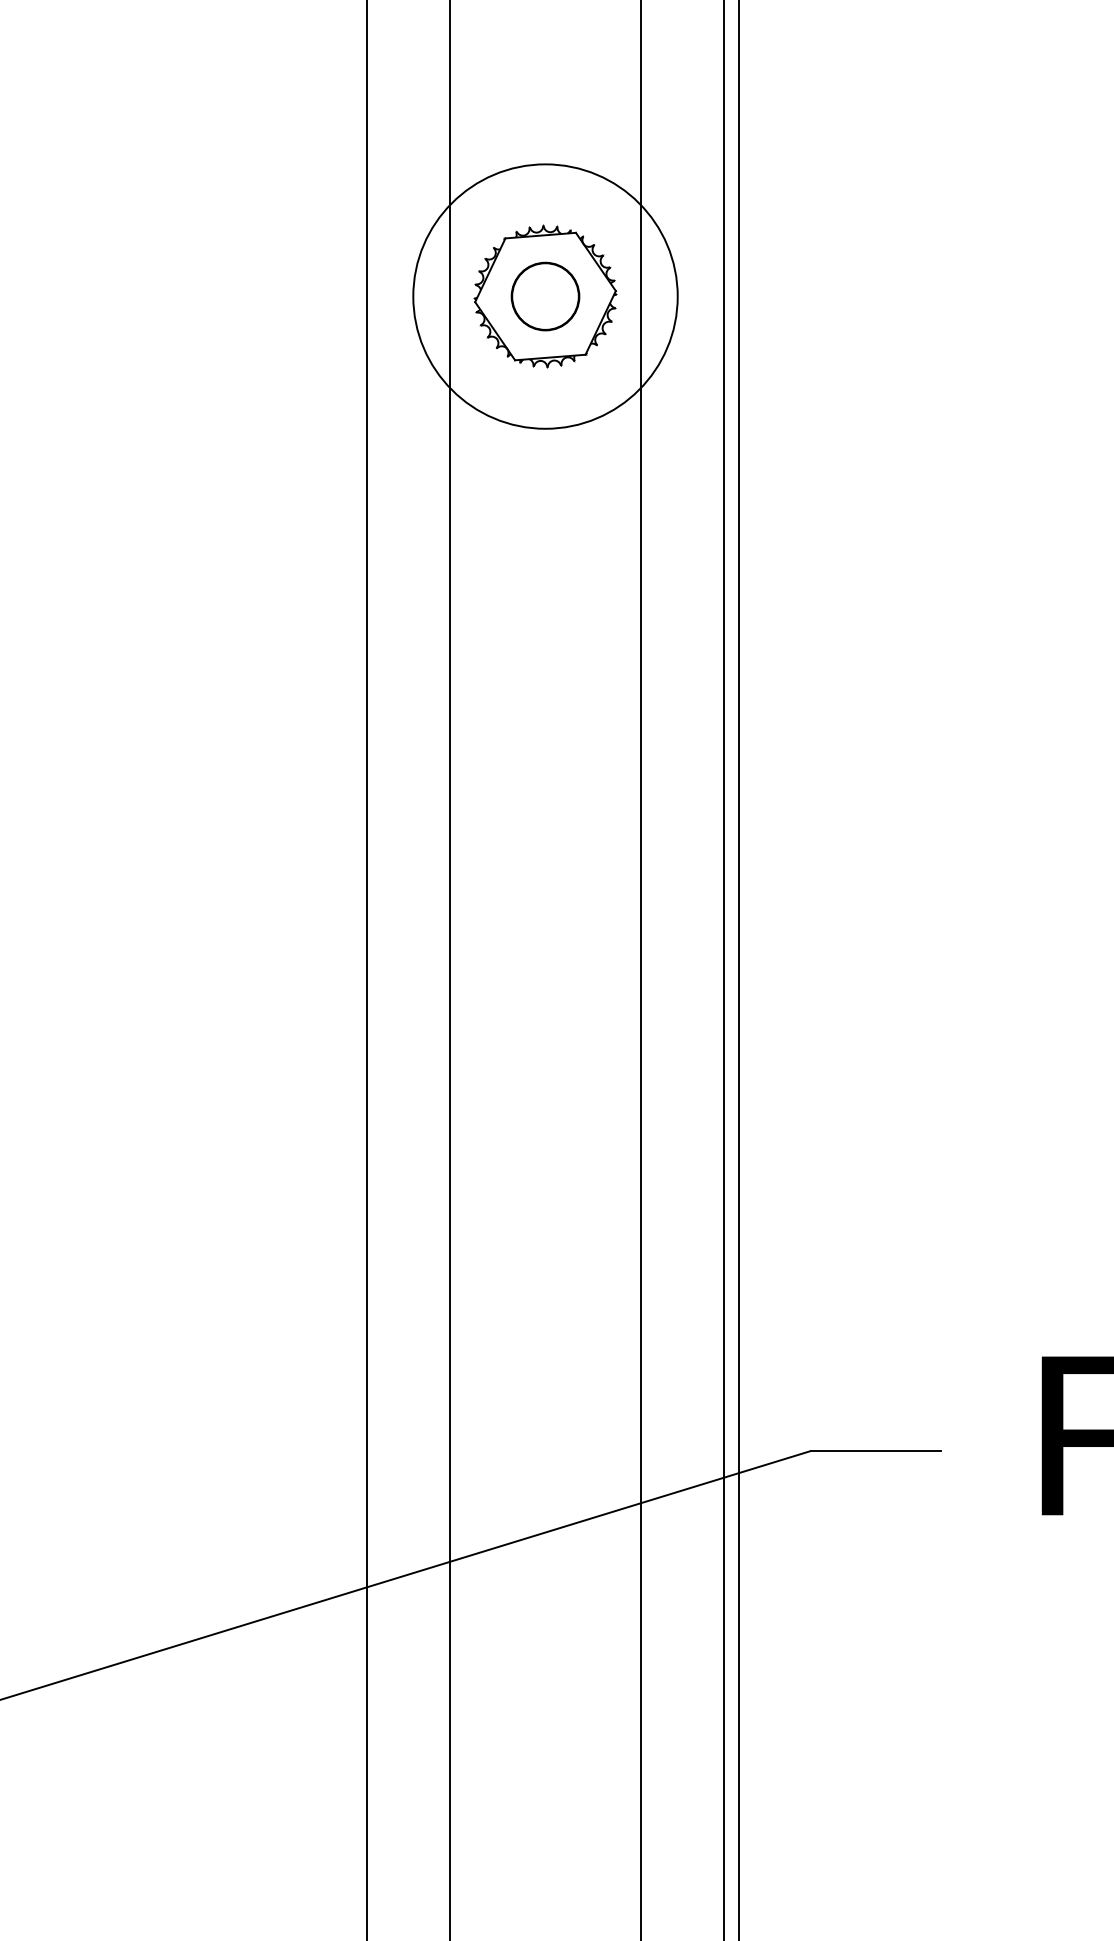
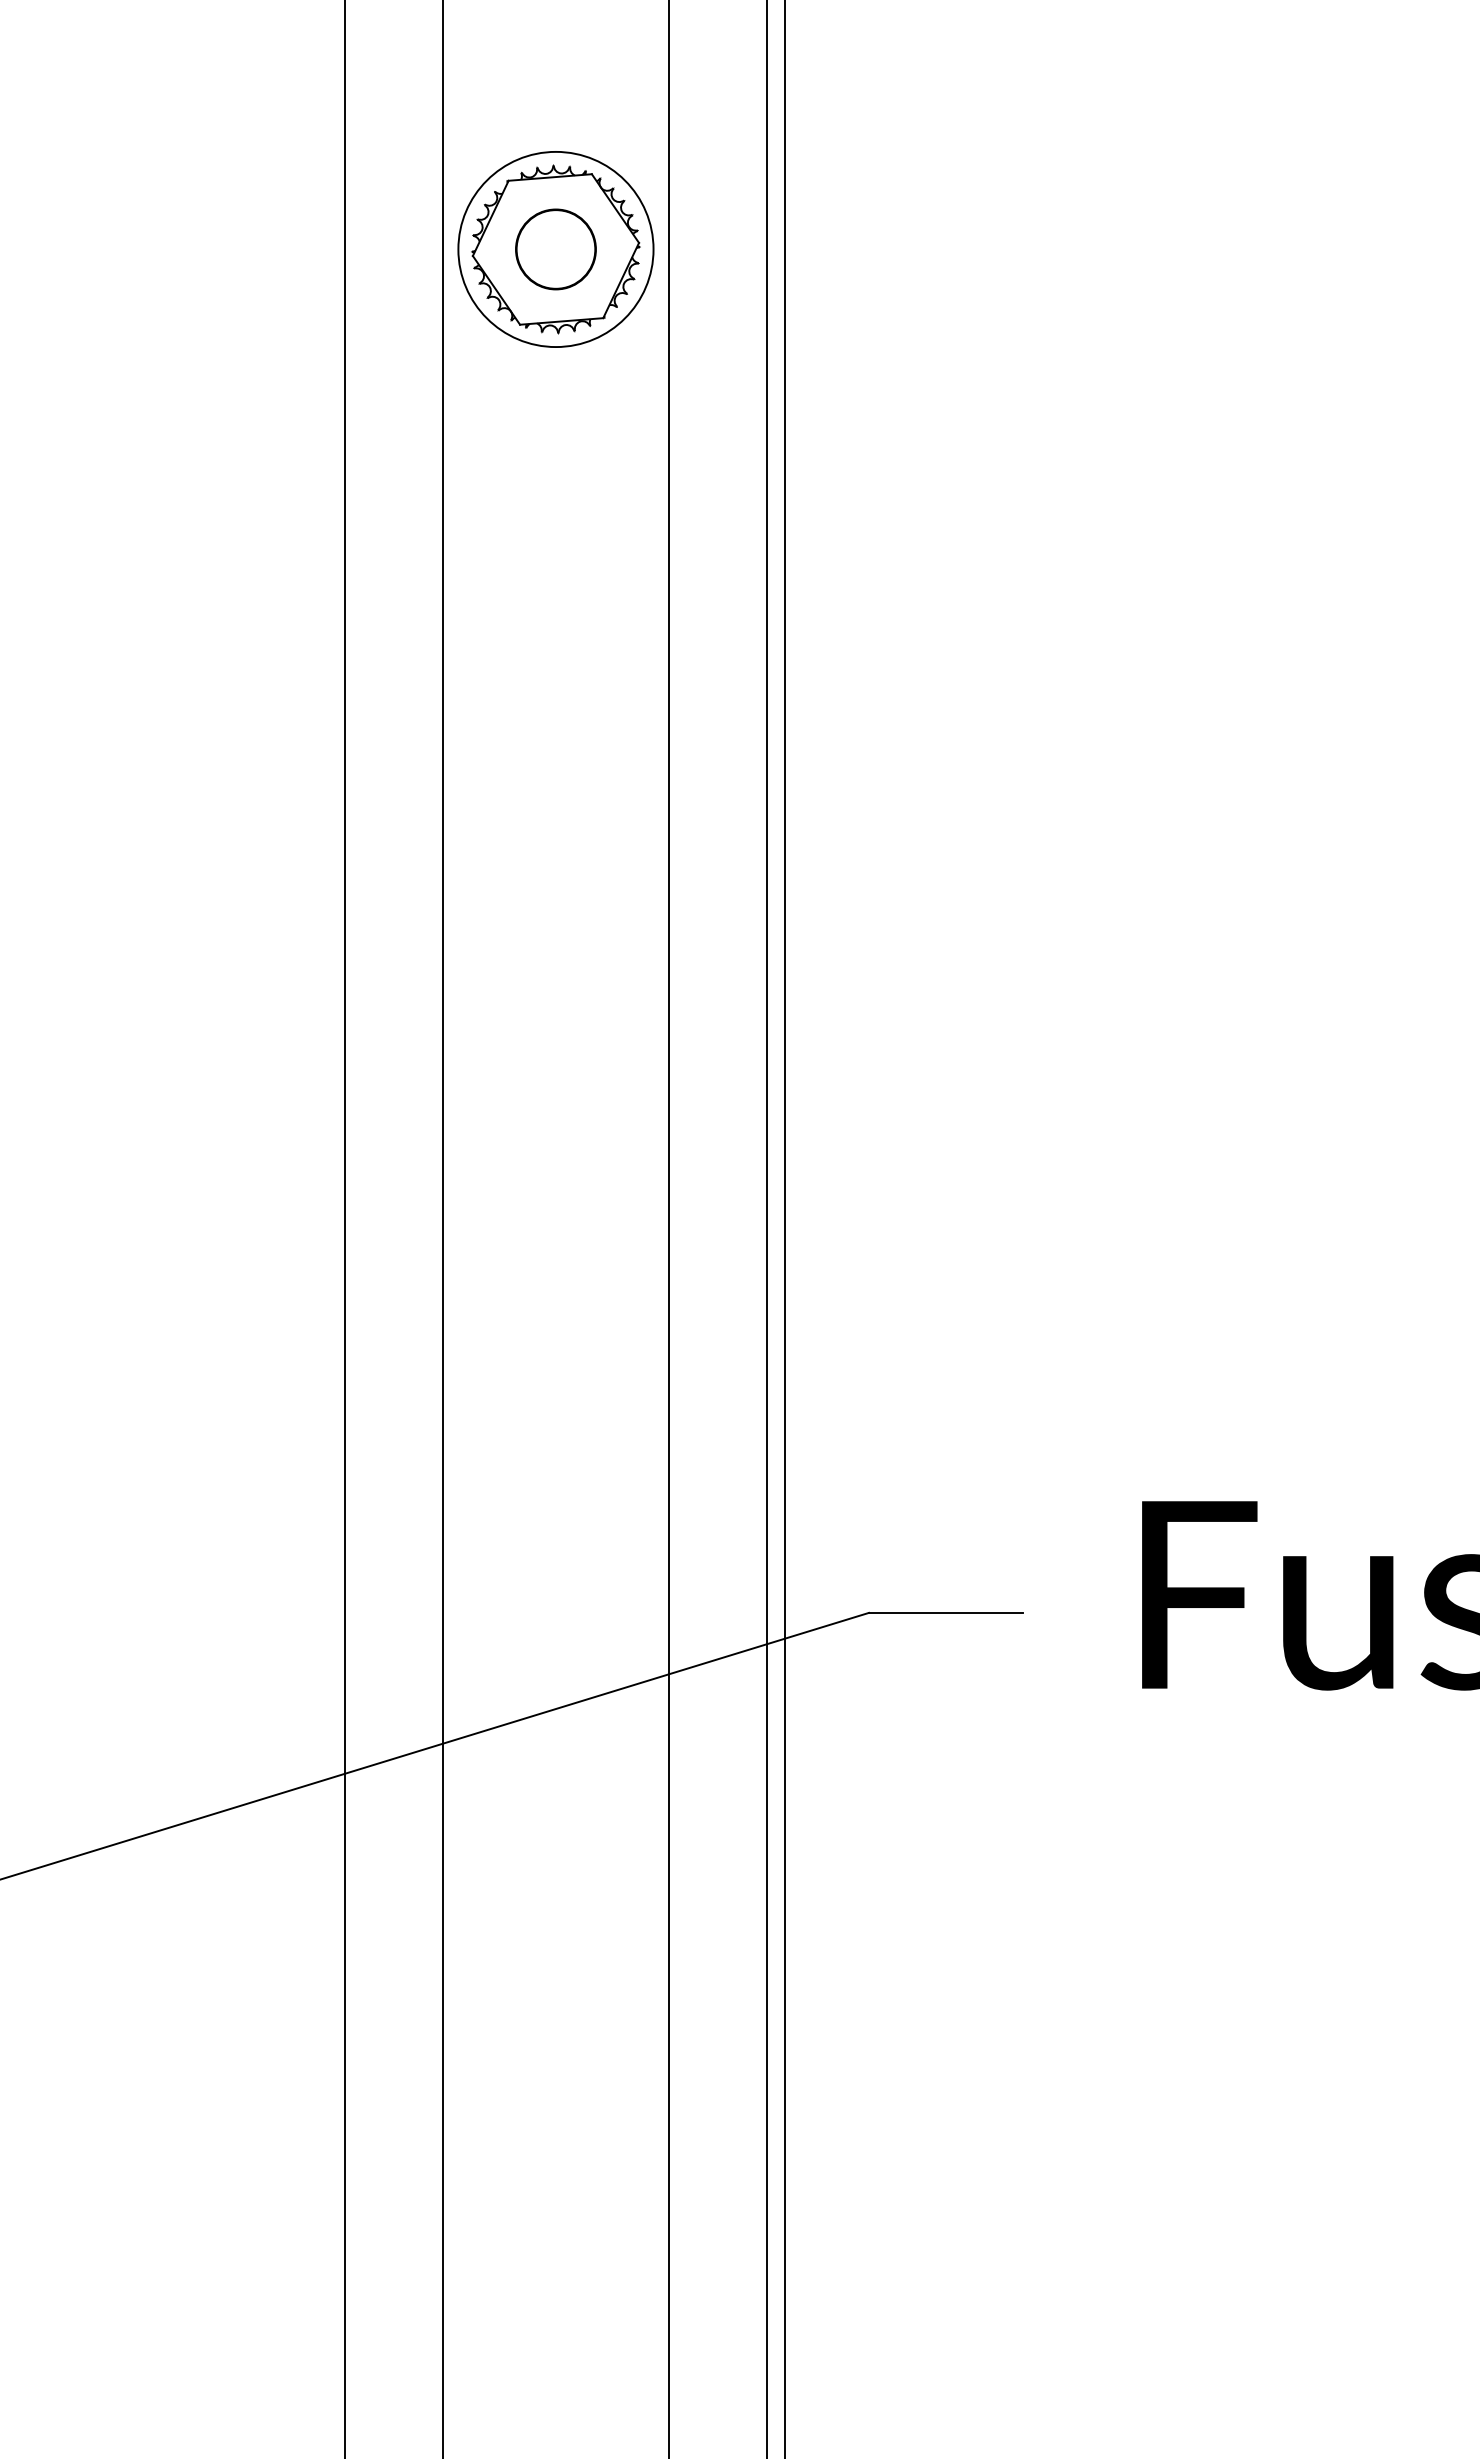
circle: (545, 296) -> (555, 249), size x0.62

